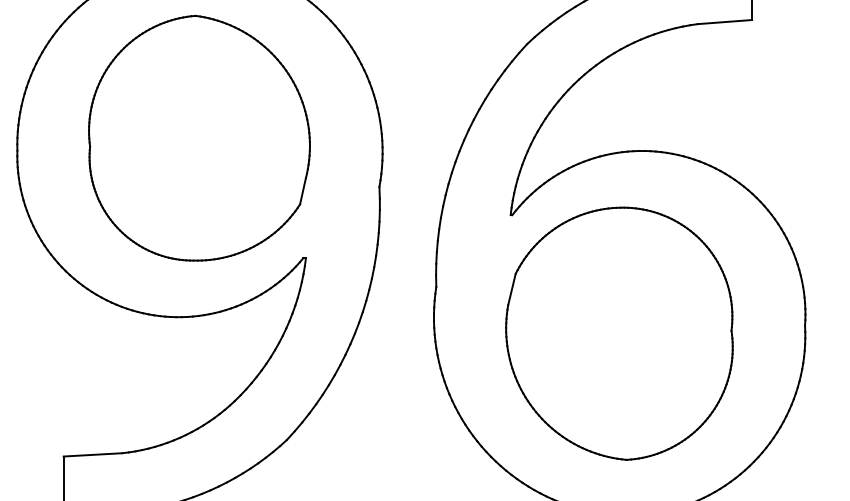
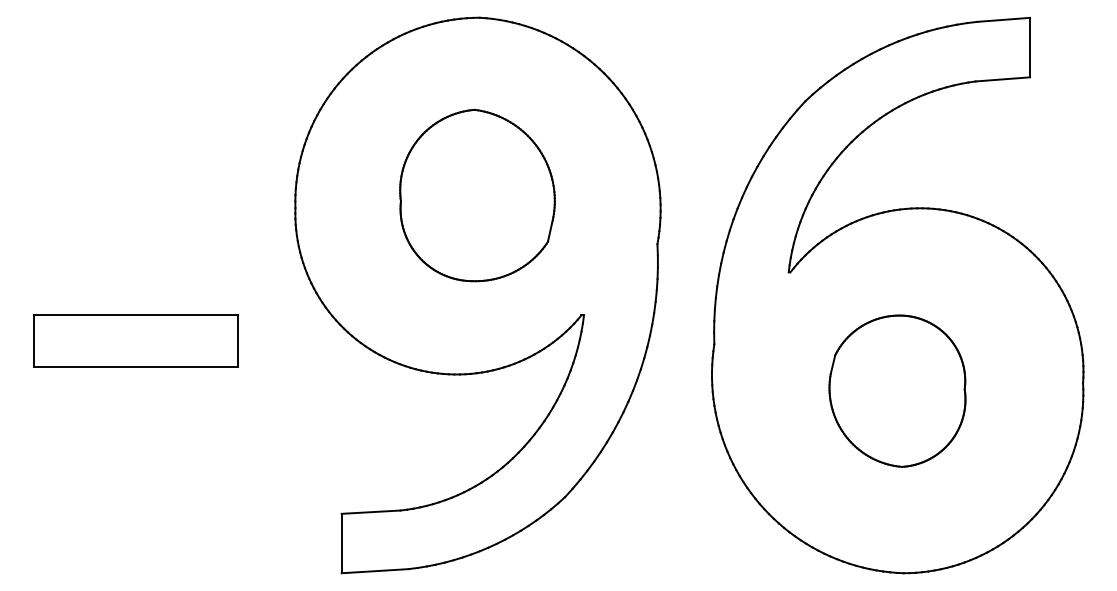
part: (199, 138) -> (477, 195), size x0.7
part: (619, 334) -> (897, 391), size x0.6

